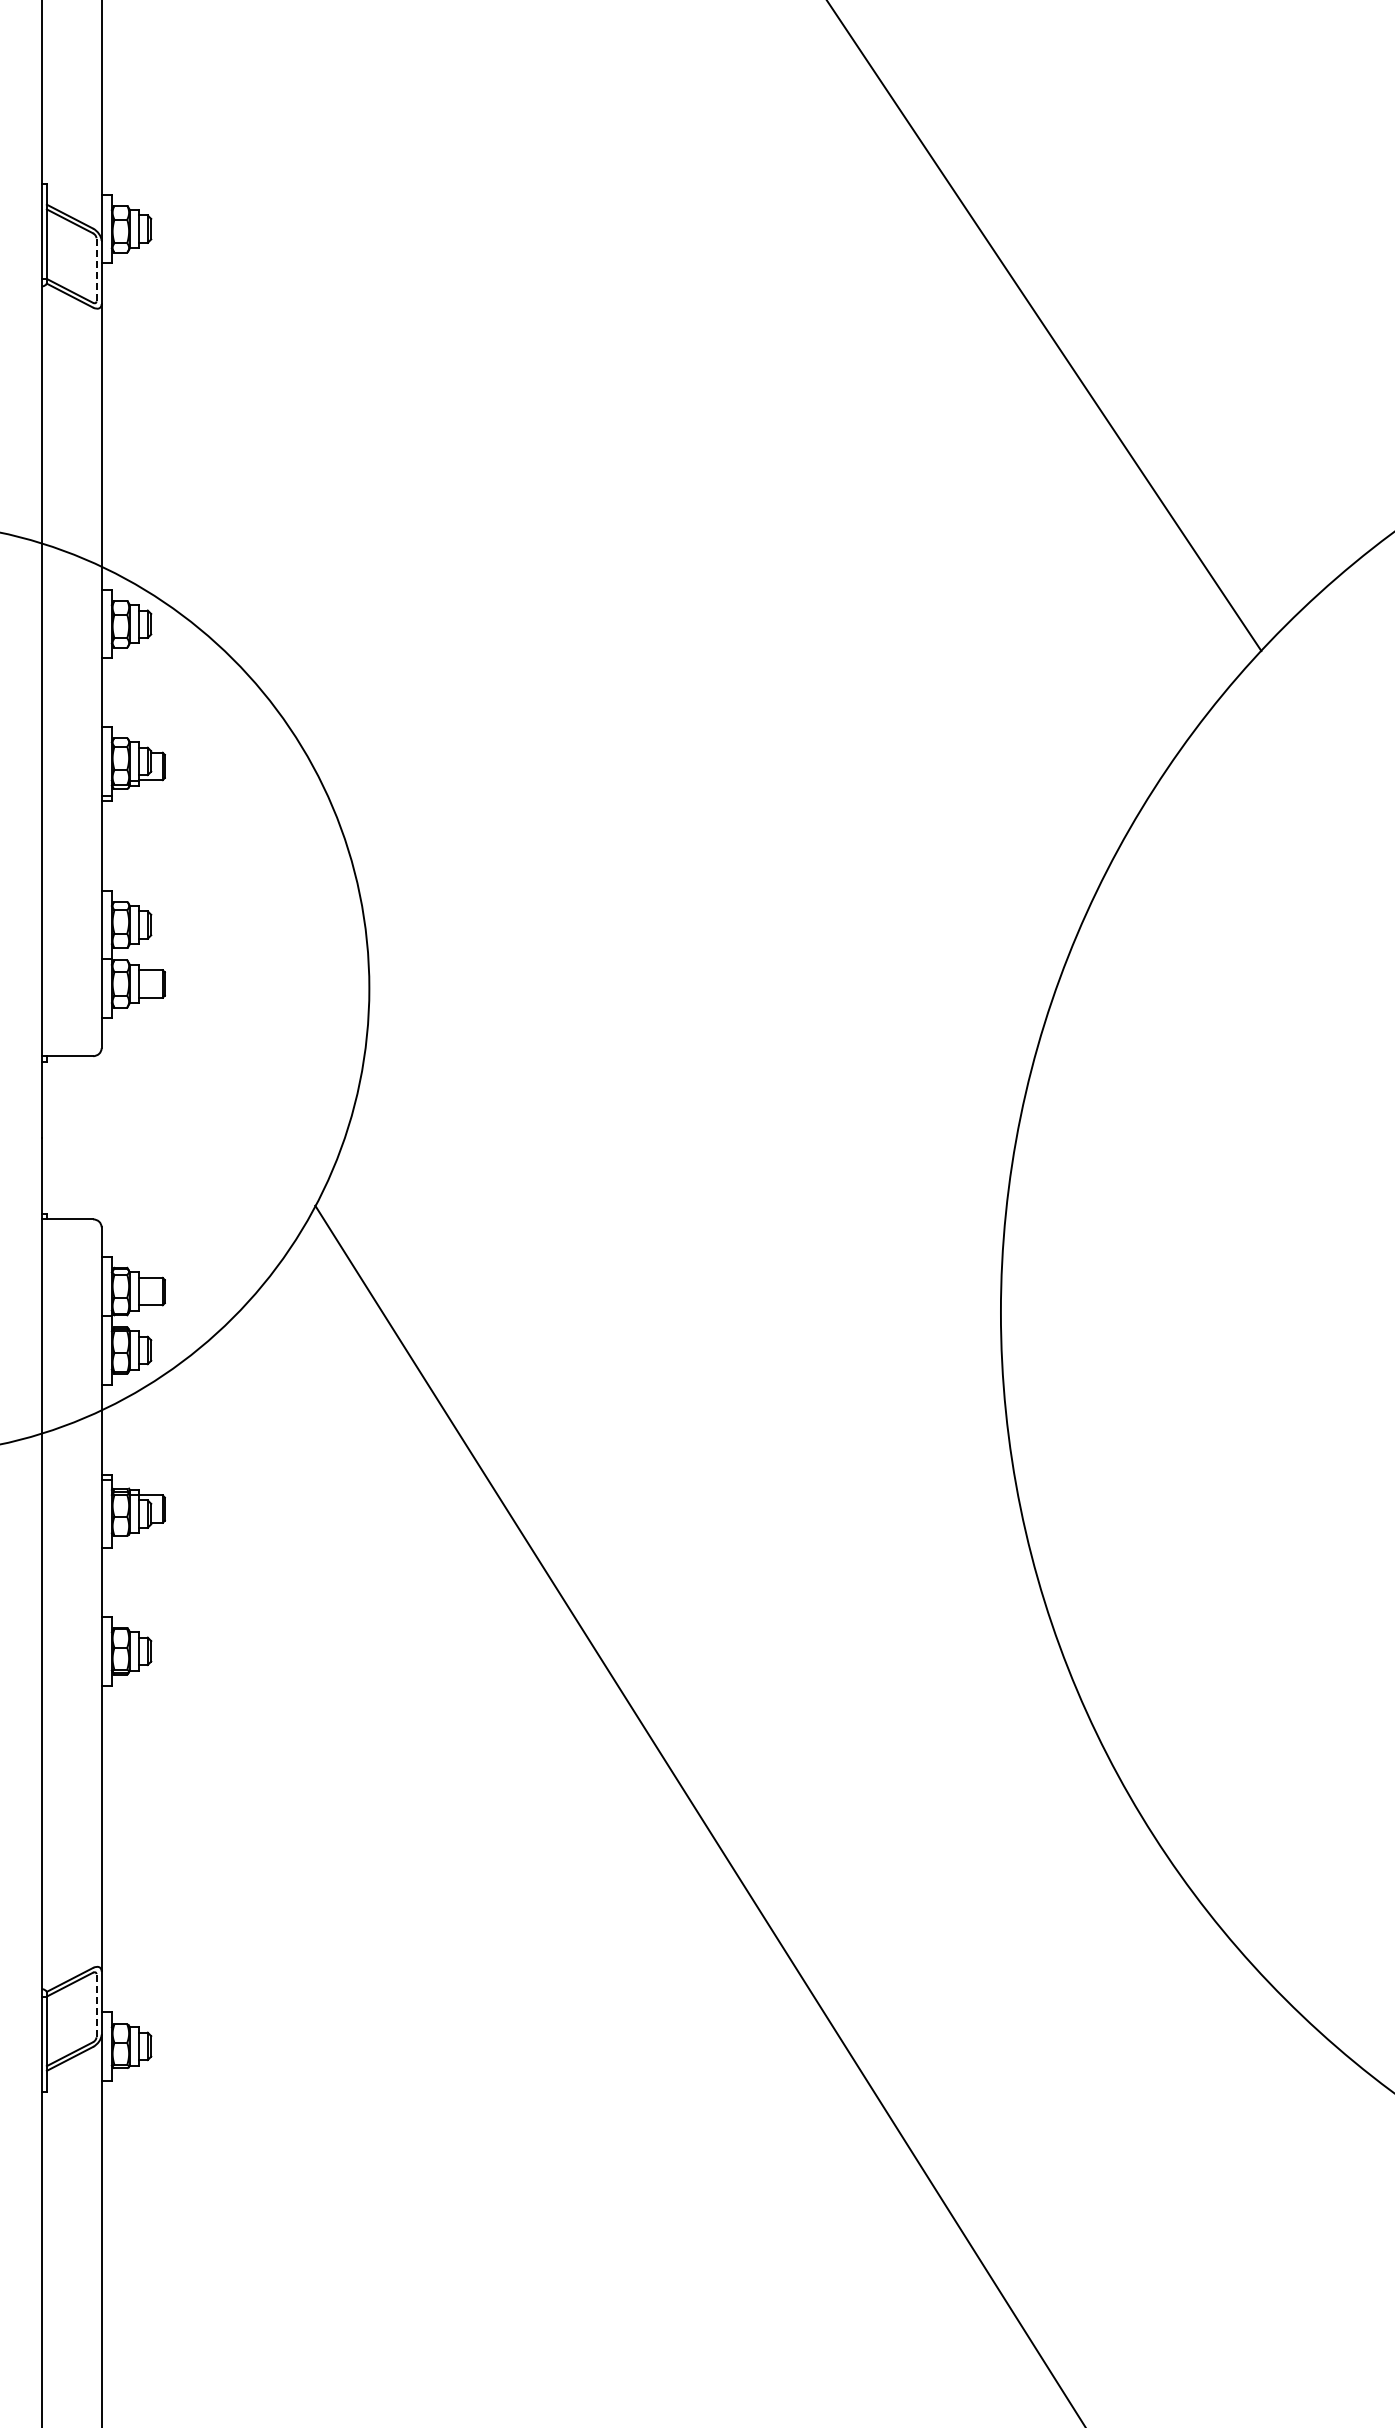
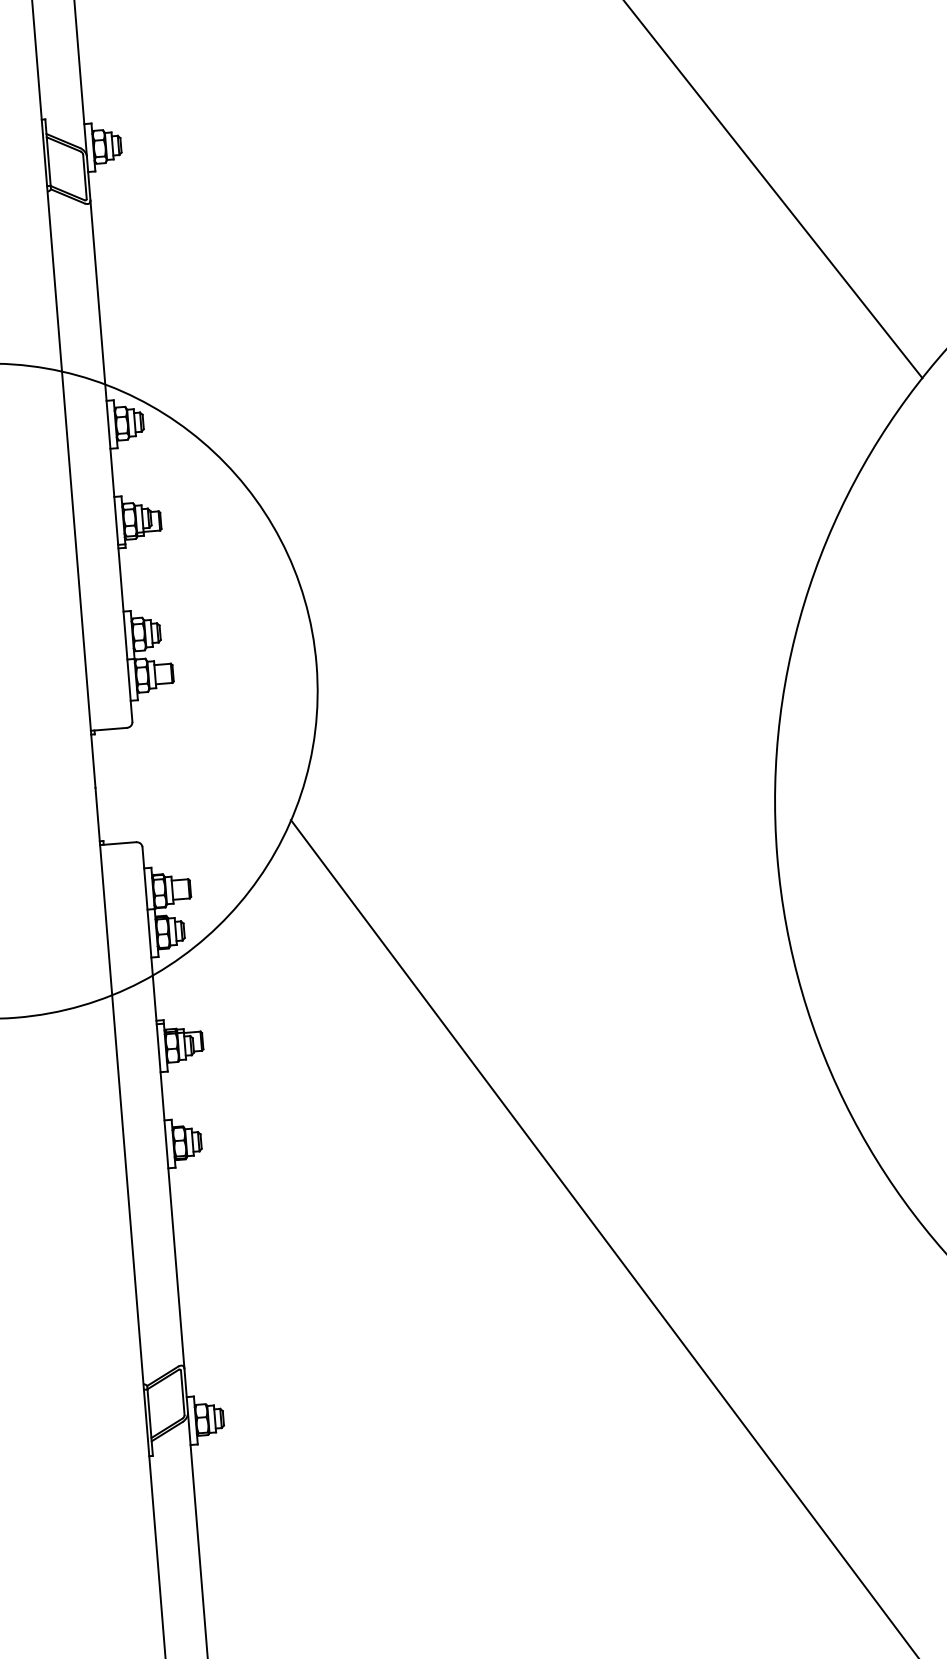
line: (96, 269) -> (84, 176), dashed -> solid
line: (96, 2005) -> (182, 1392), dashed -> solid

